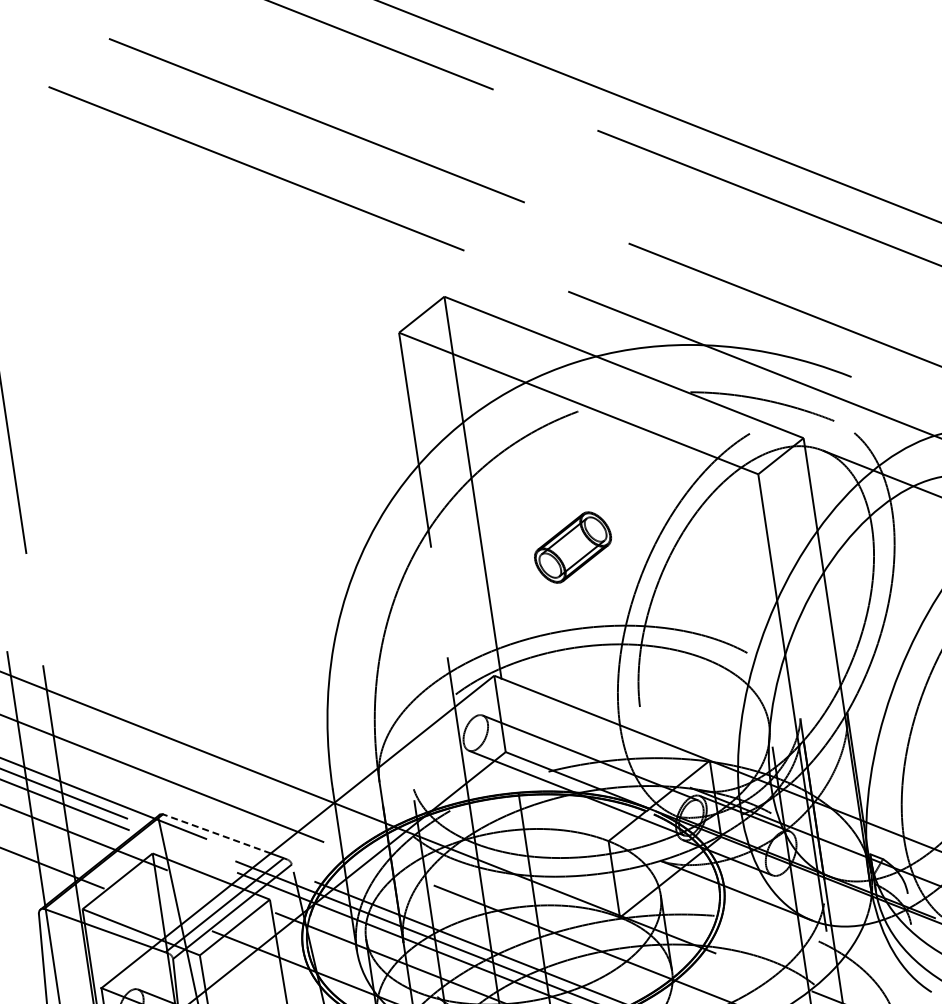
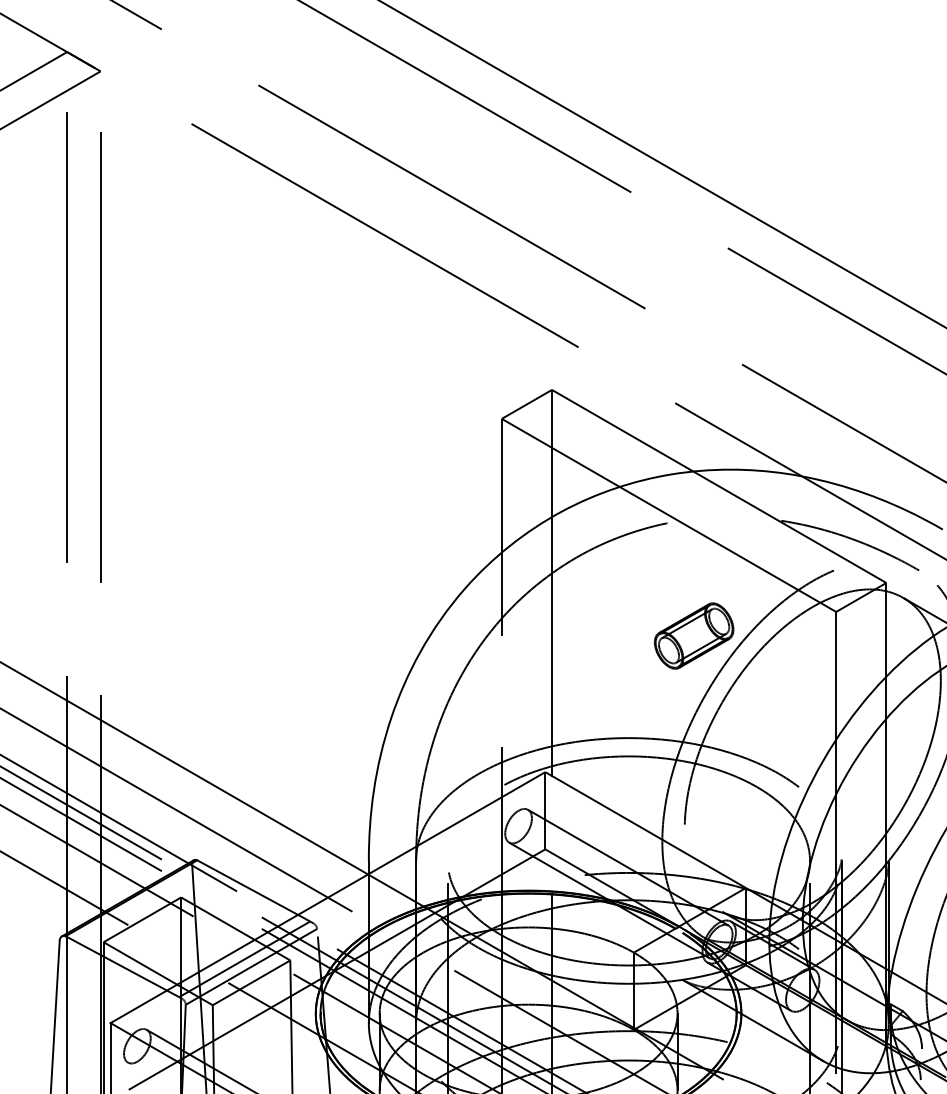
part: (573, 546) -> (694, 635), moved
line: (216, 833) -> (247, 887), dashed -> solid

